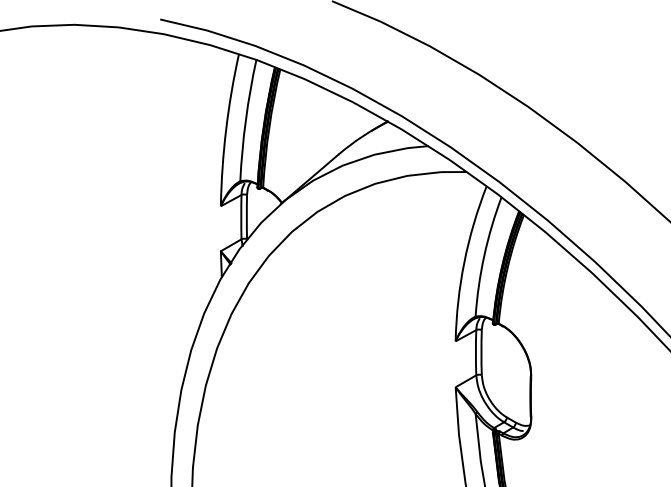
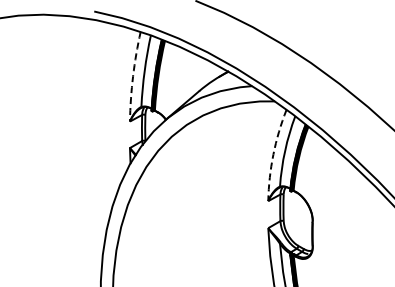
arc: (226, 129) -> (133, 76), solid -> dashed
arc: (464, 262) -> (273, 154), solid -> dashed

